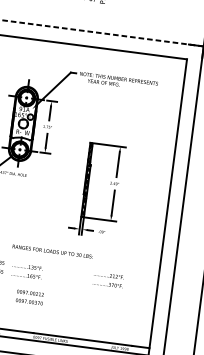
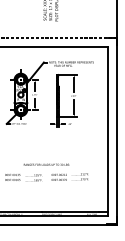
part: (95, 189) -> (63, 100), moved
text: (28, 297) -> (58, 177), moved

